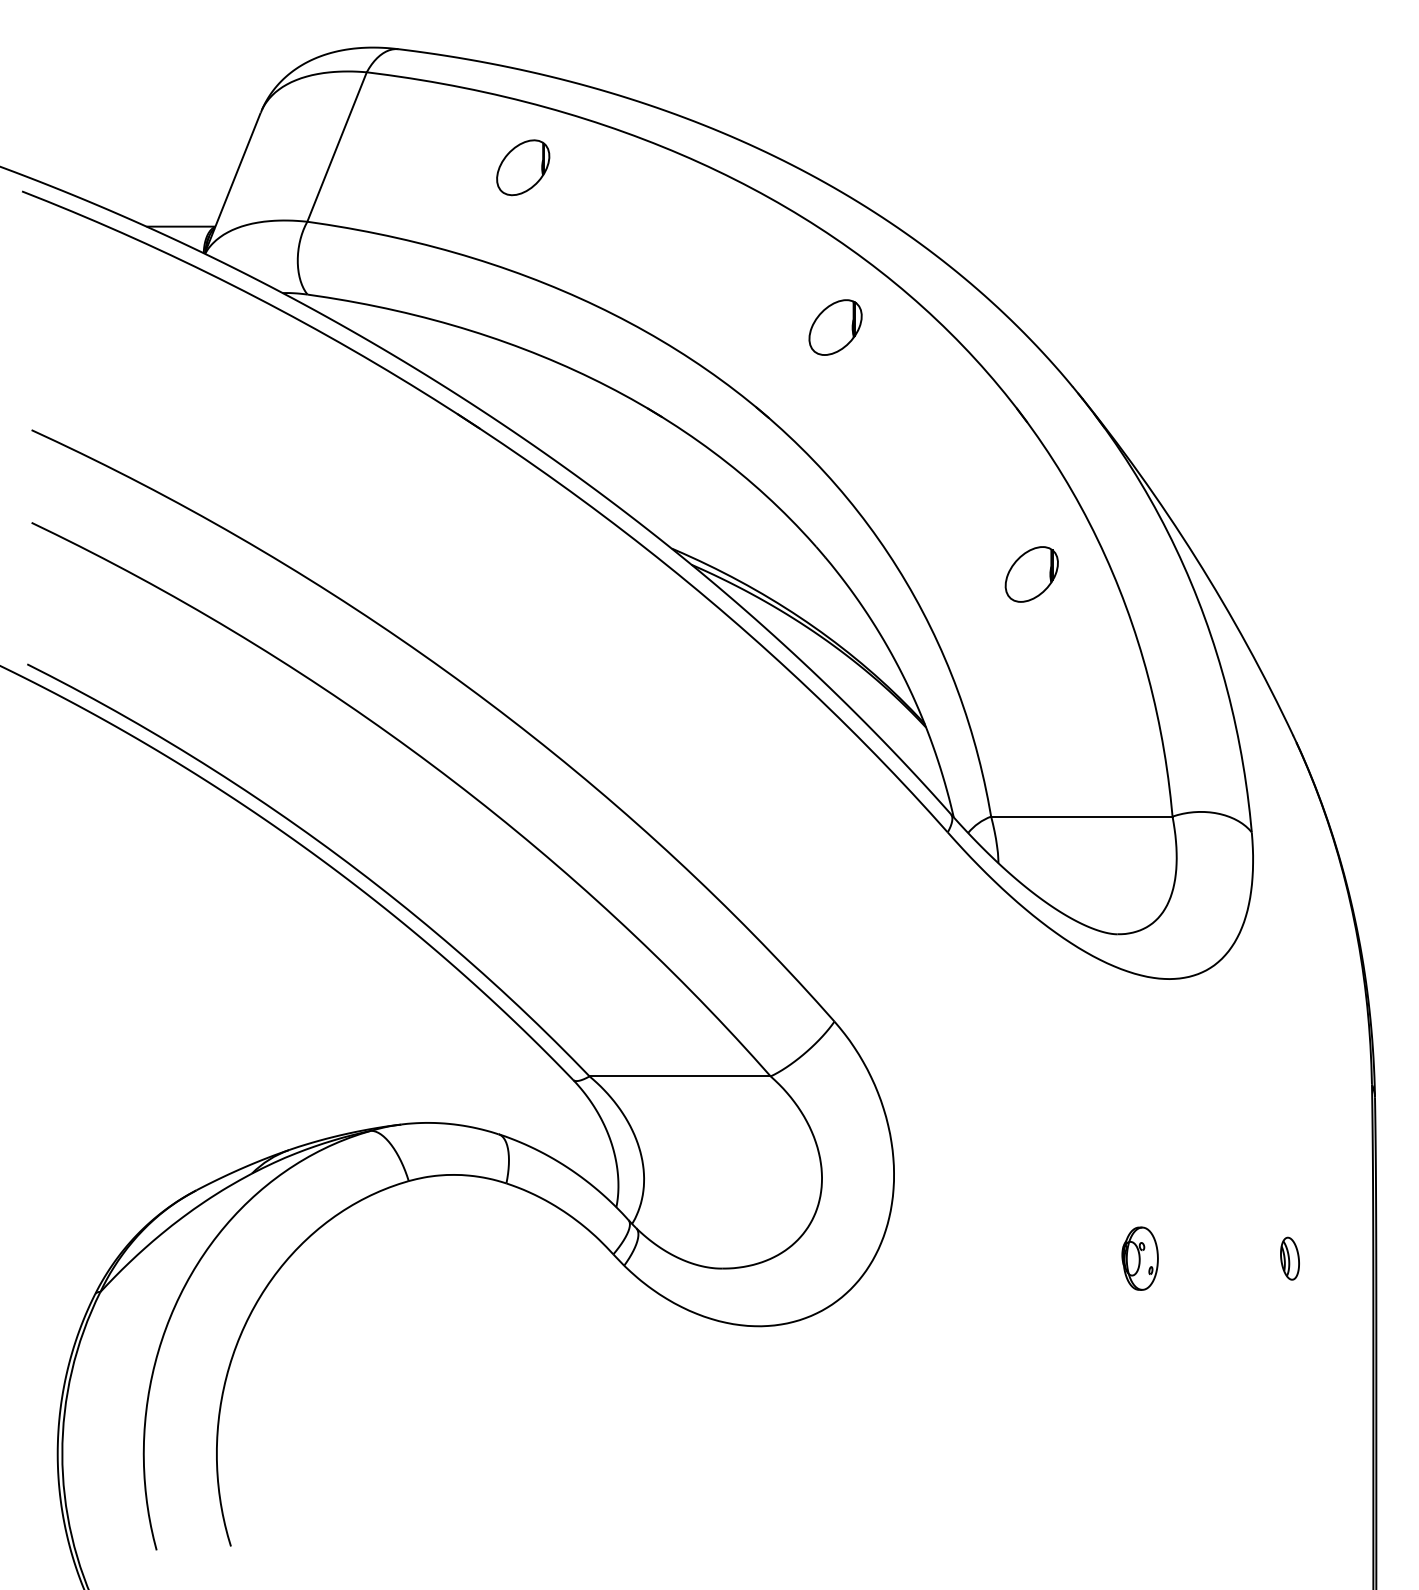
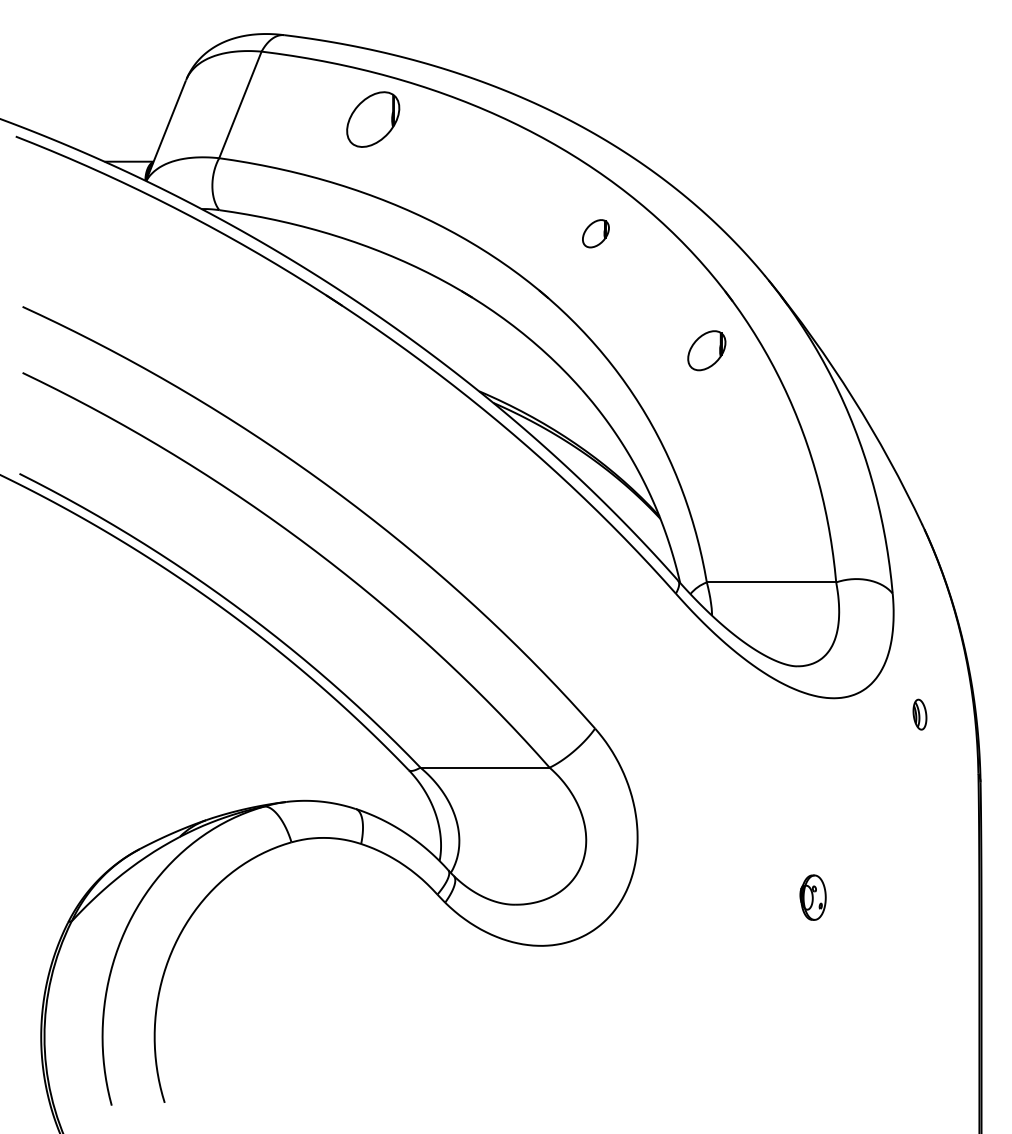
part: (522, 167) -> (372, 119), size x1.4
part: (835, 327) -> (595, 233), size x0.7
part: (1031, 574) -> (706, 350), moved
part: (1289, 1258) -> (919, 714), moved

